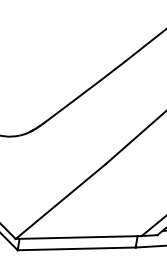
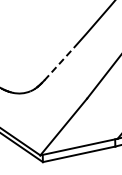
line: (72, 102) -> (59, 64), solid -> dashed

